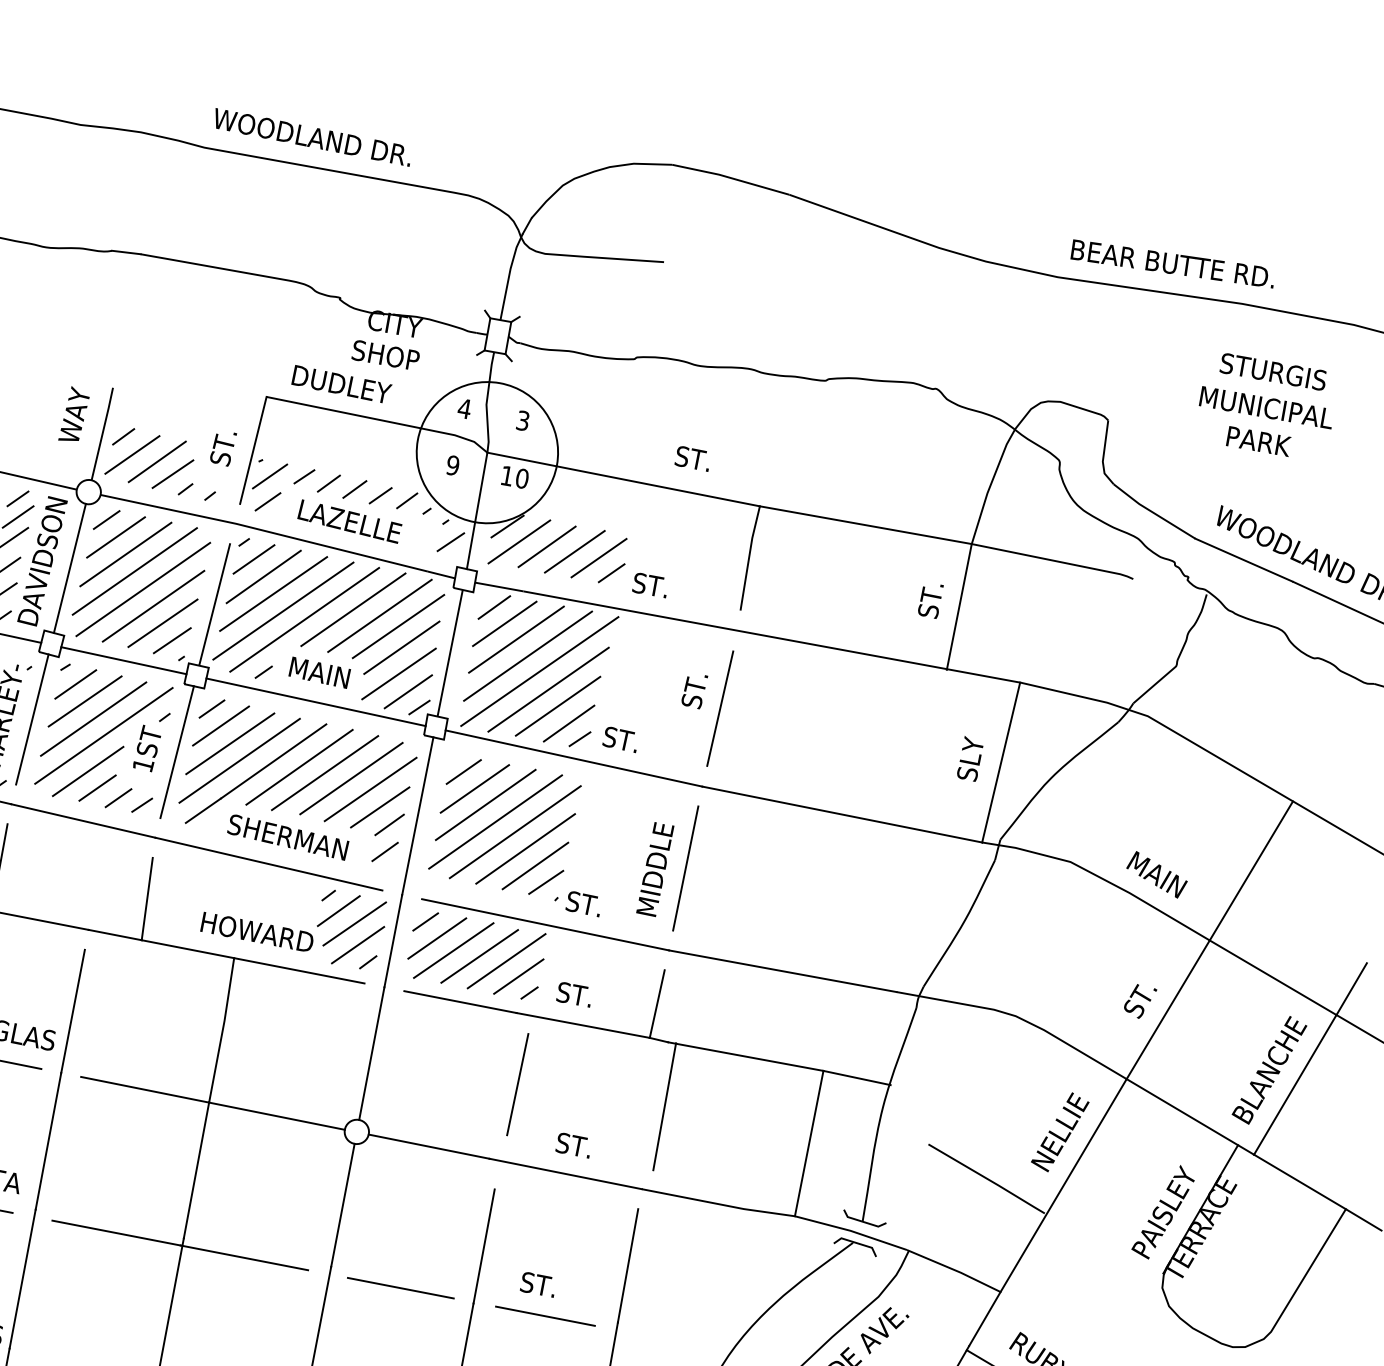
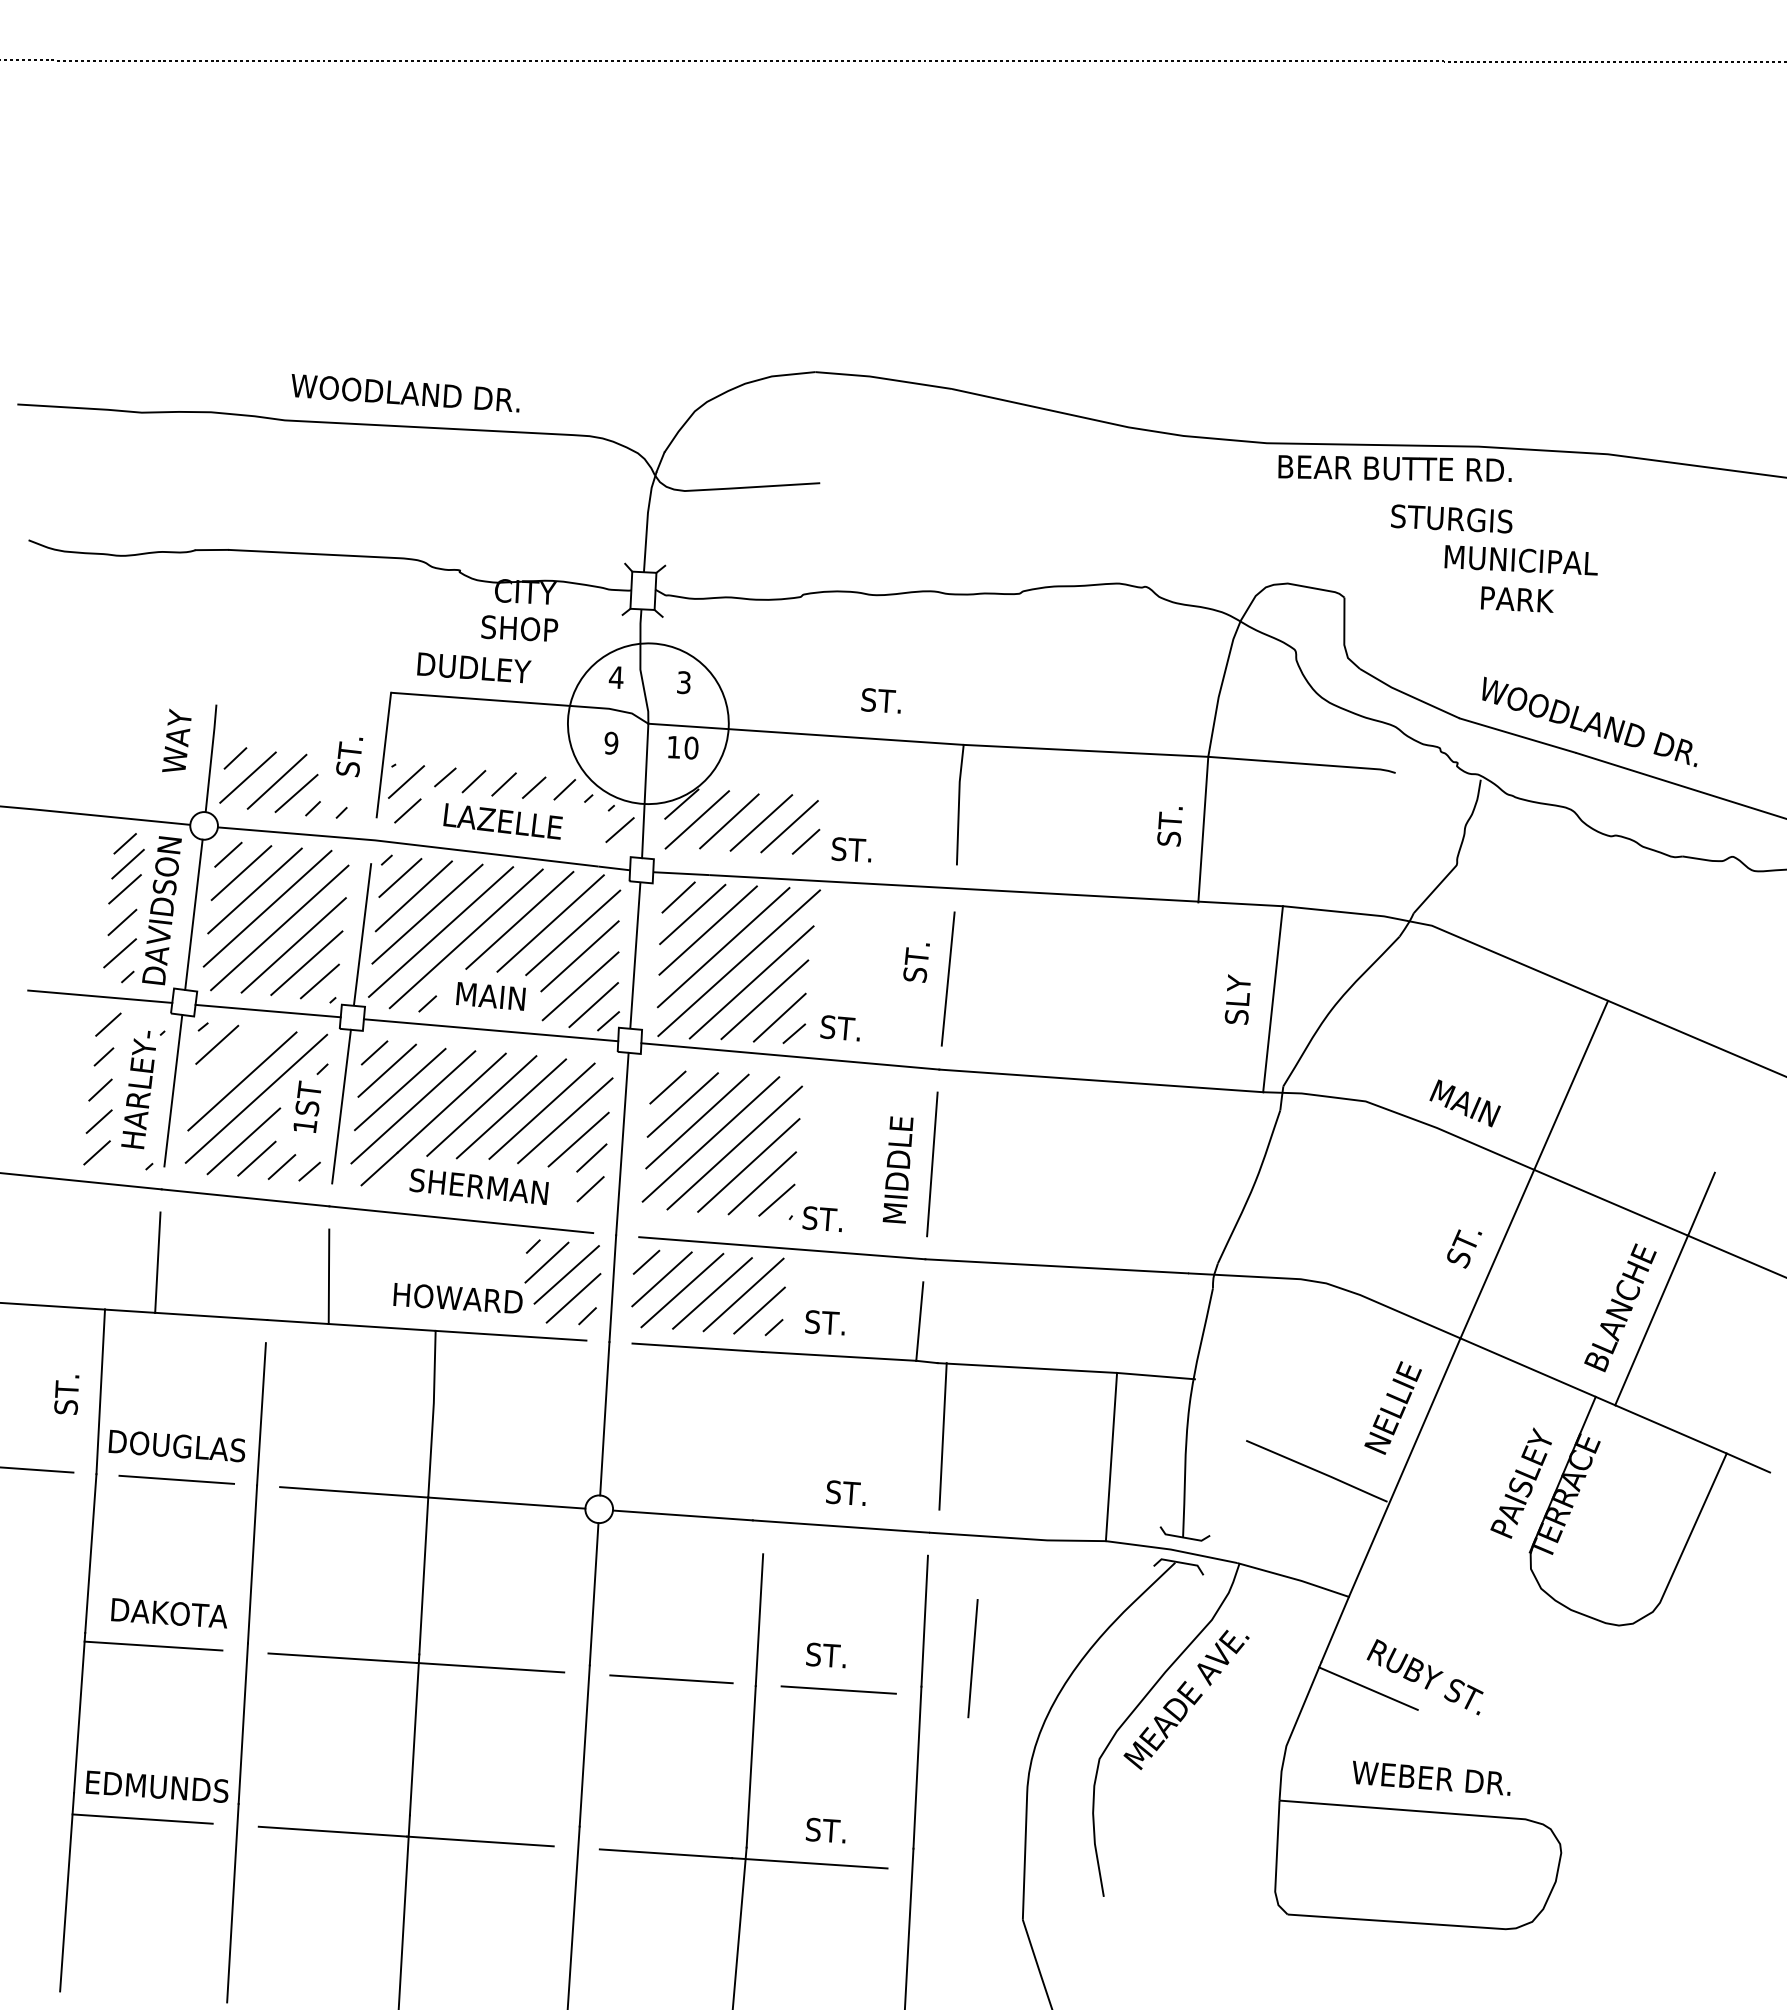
text: (1172, 263) -> (1394, 468), moved
text: (1273, 371) -> (1451, 518), moved
line: (84, 701) -> (229, 1062), removed
line: (517, 1084) -> (972, 1658), moved

